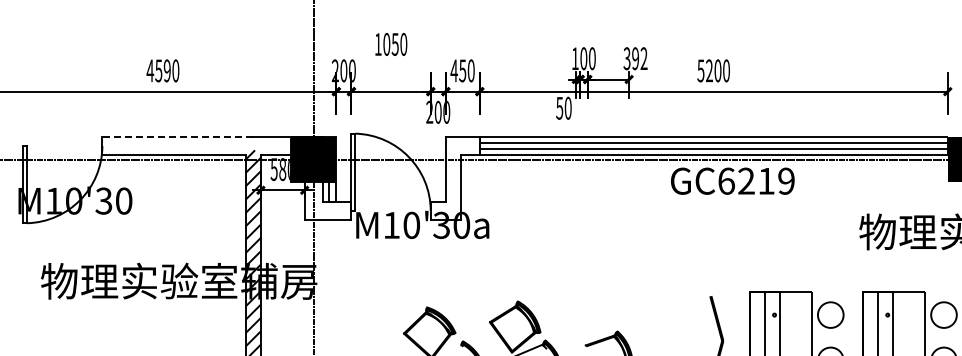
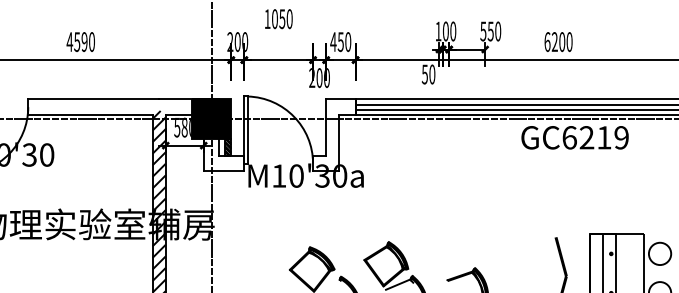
text: (635, 58) -> (490, 31), 392 -> 550
text: (700, 70) -> (547, 41), 5200 -> 6200
line: (177, 136) -> (93, 98), dashed -> solid
hatch: (332, 191) -> (227, 146), added

